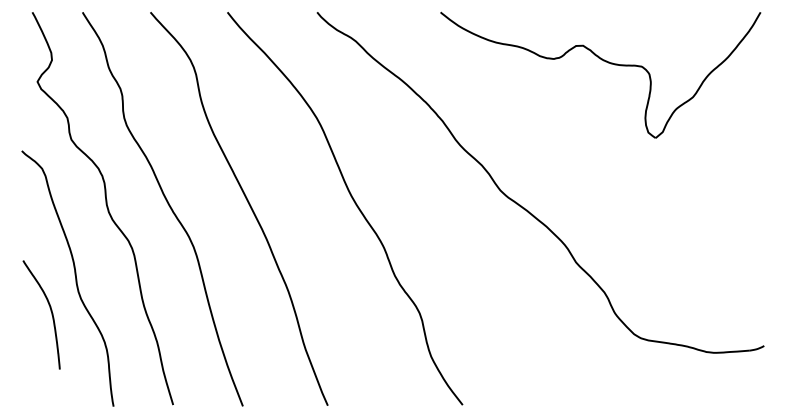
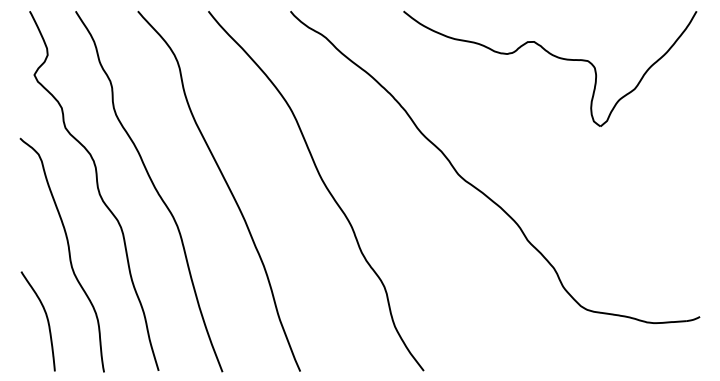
curve: (50, 312) -> (46, 319), moved

